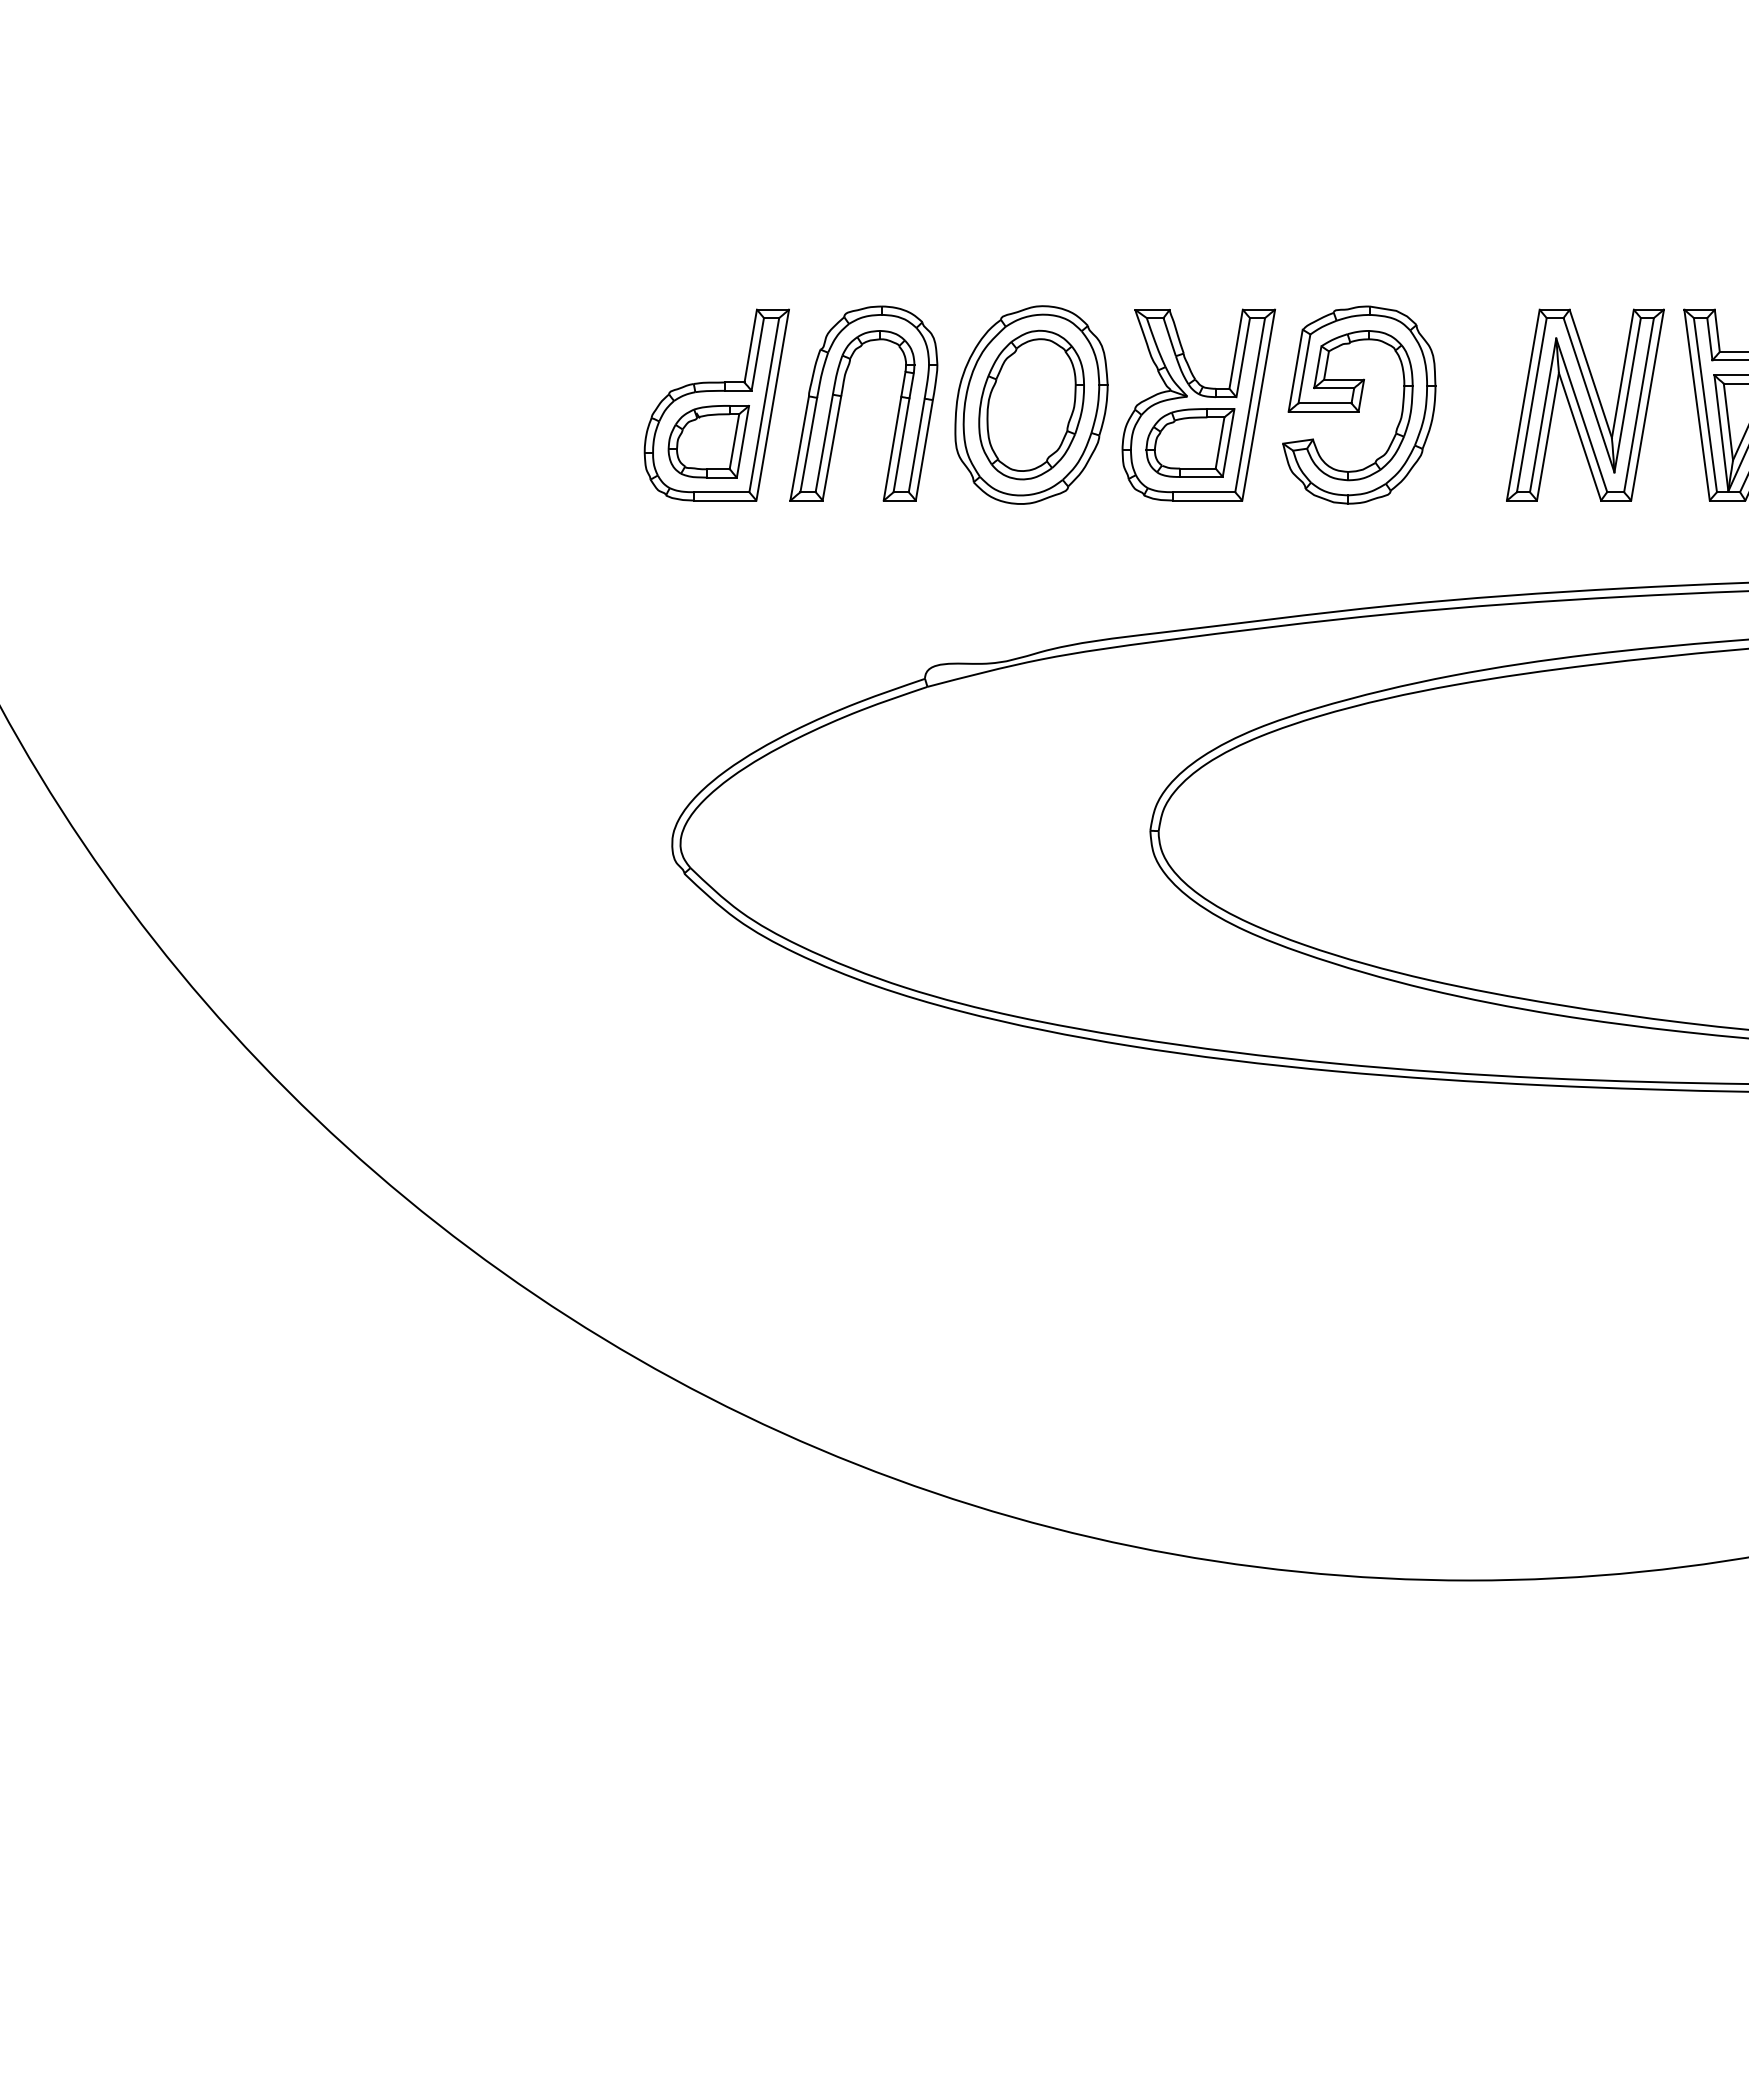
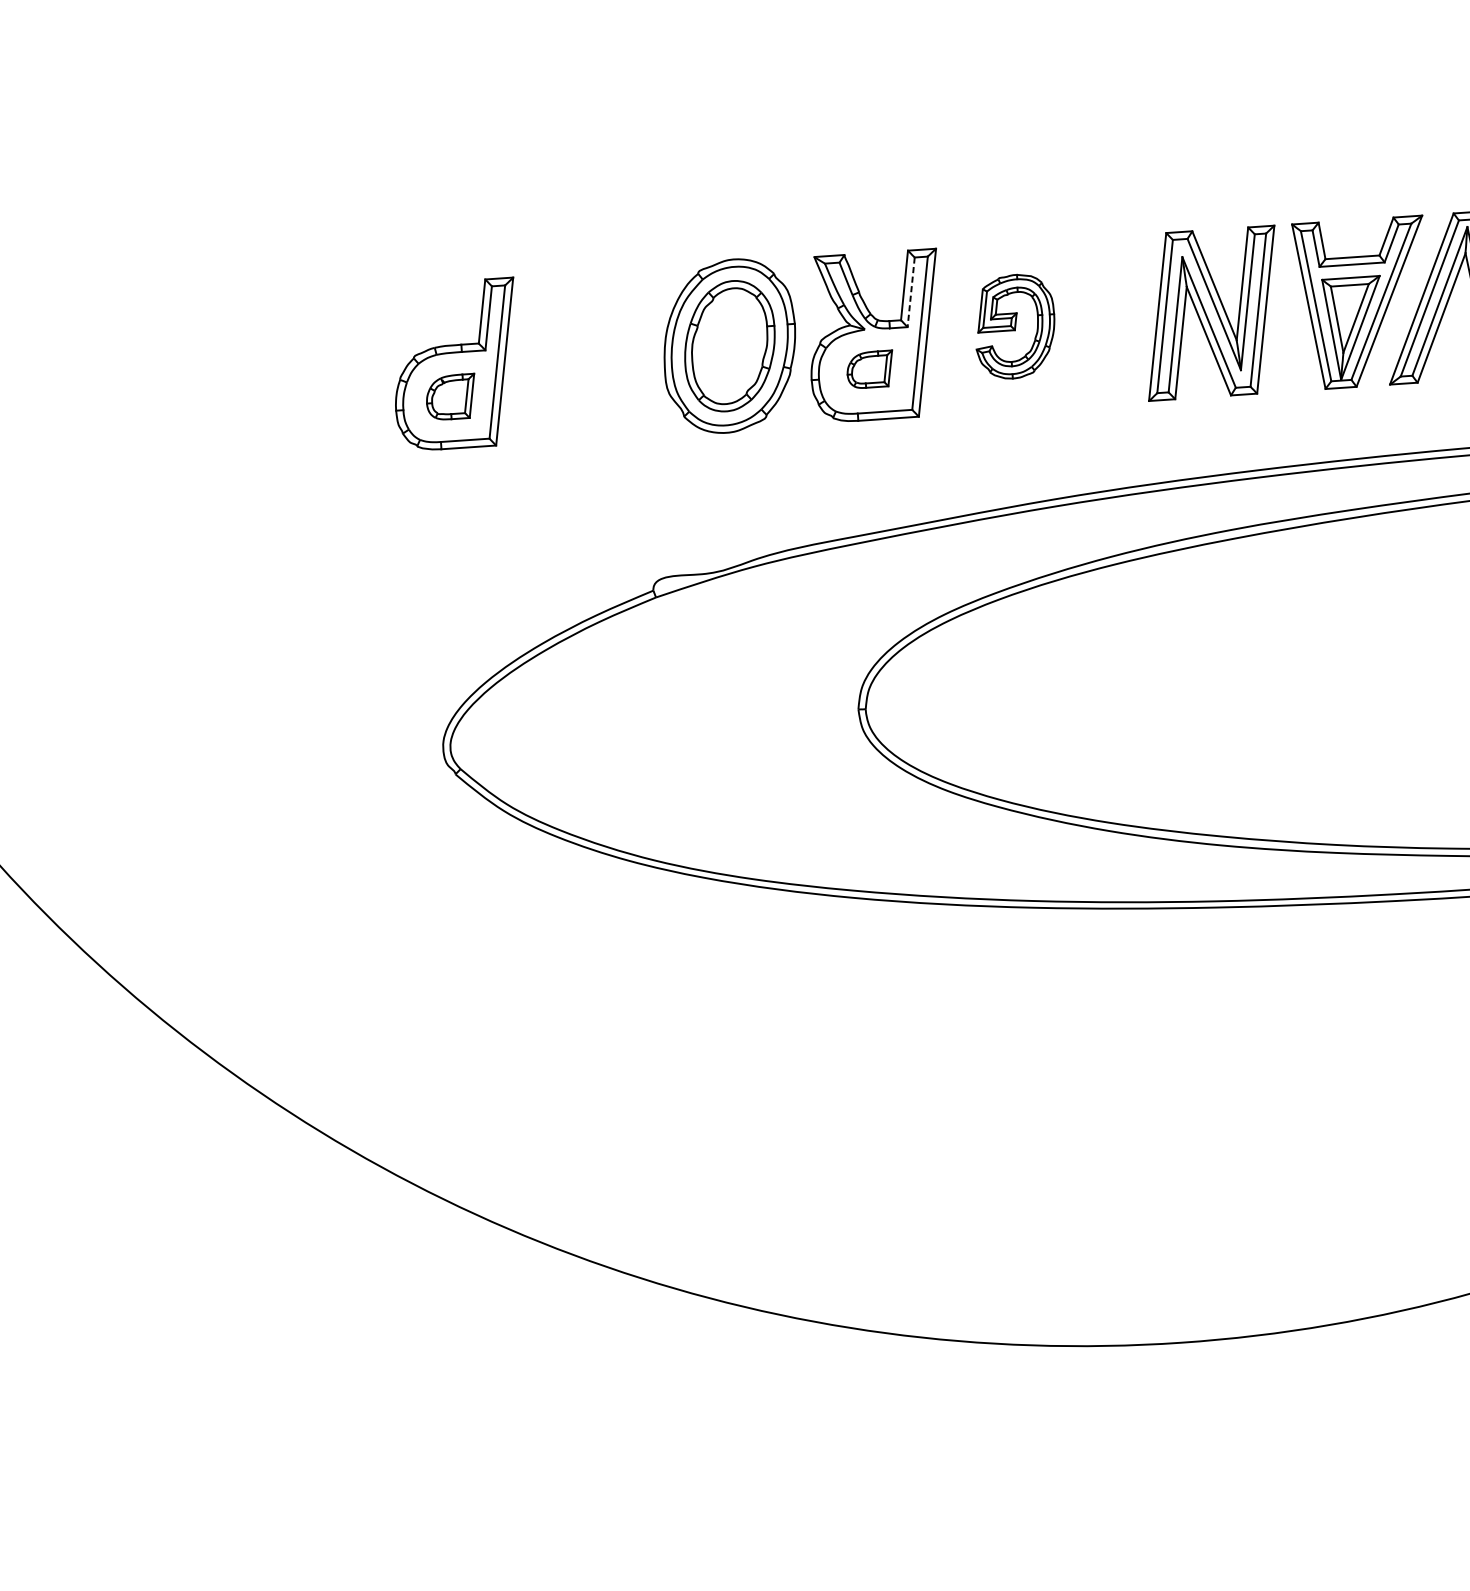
line: (1243, 358) -> (911, 293), solid -> dashed
part: (841, 401) -> (564, 354), removed
part: (1359, 404) -> (1015, 326), size x0.6
part: (708, 441) -> (450, 397), size x0.7
part: (1190, 442) -> (870, 369), size x0.6

